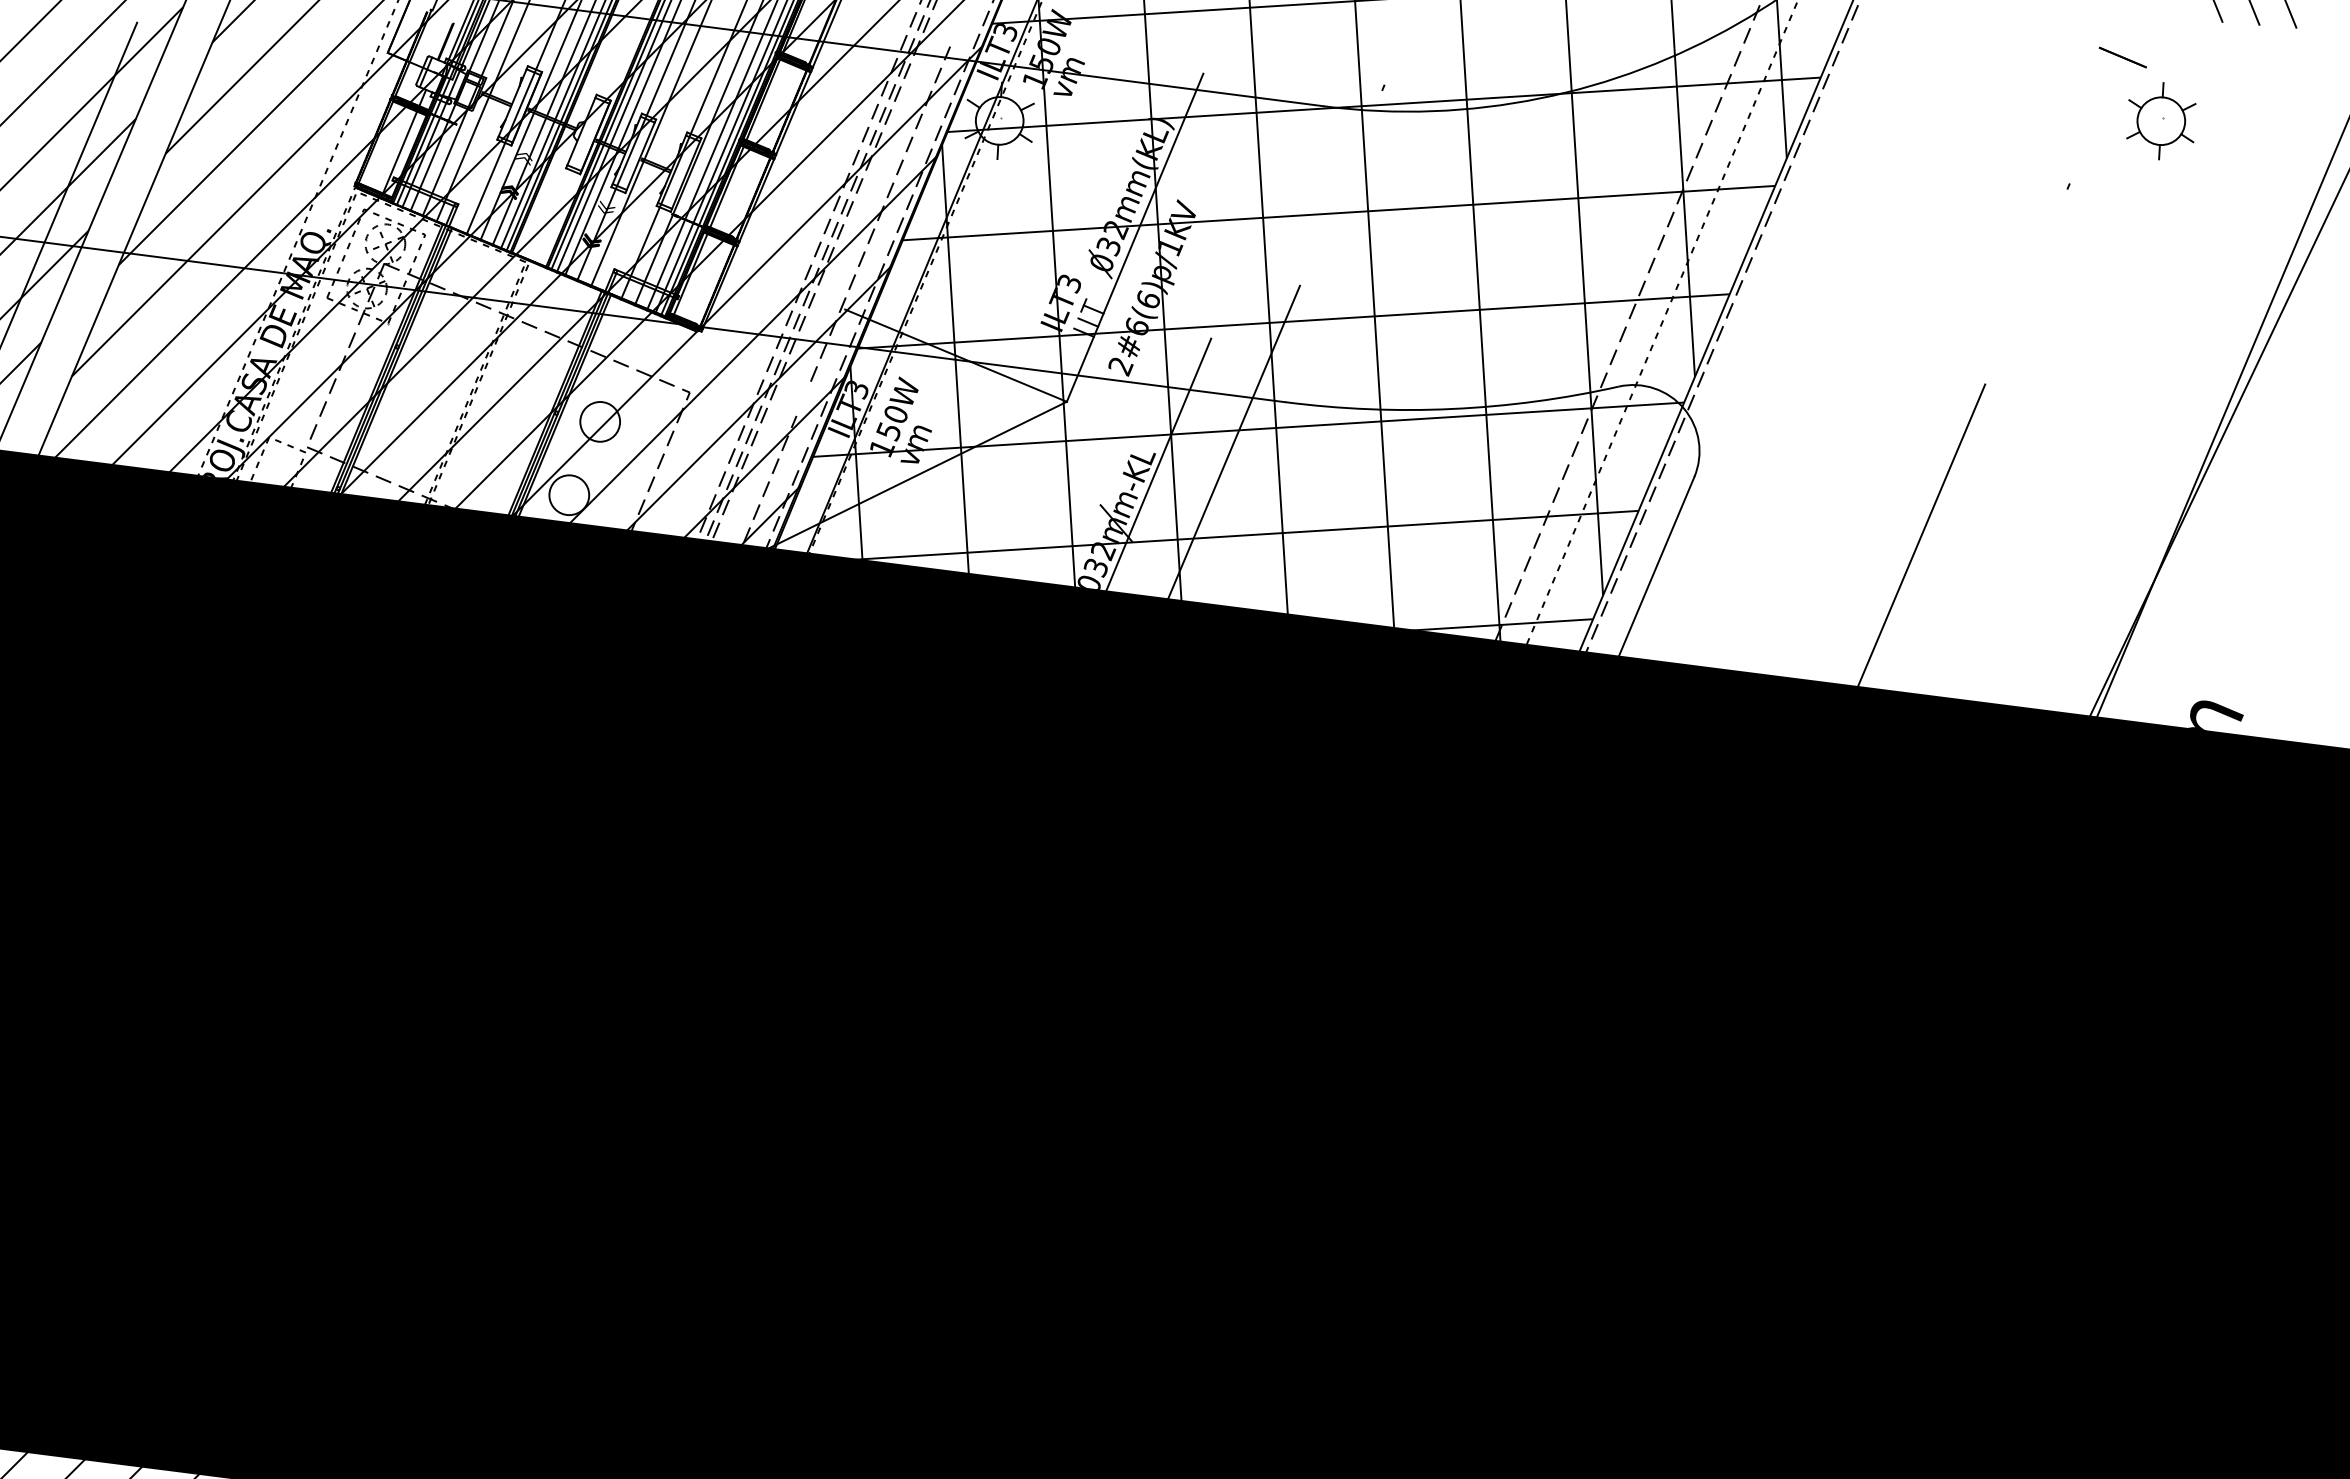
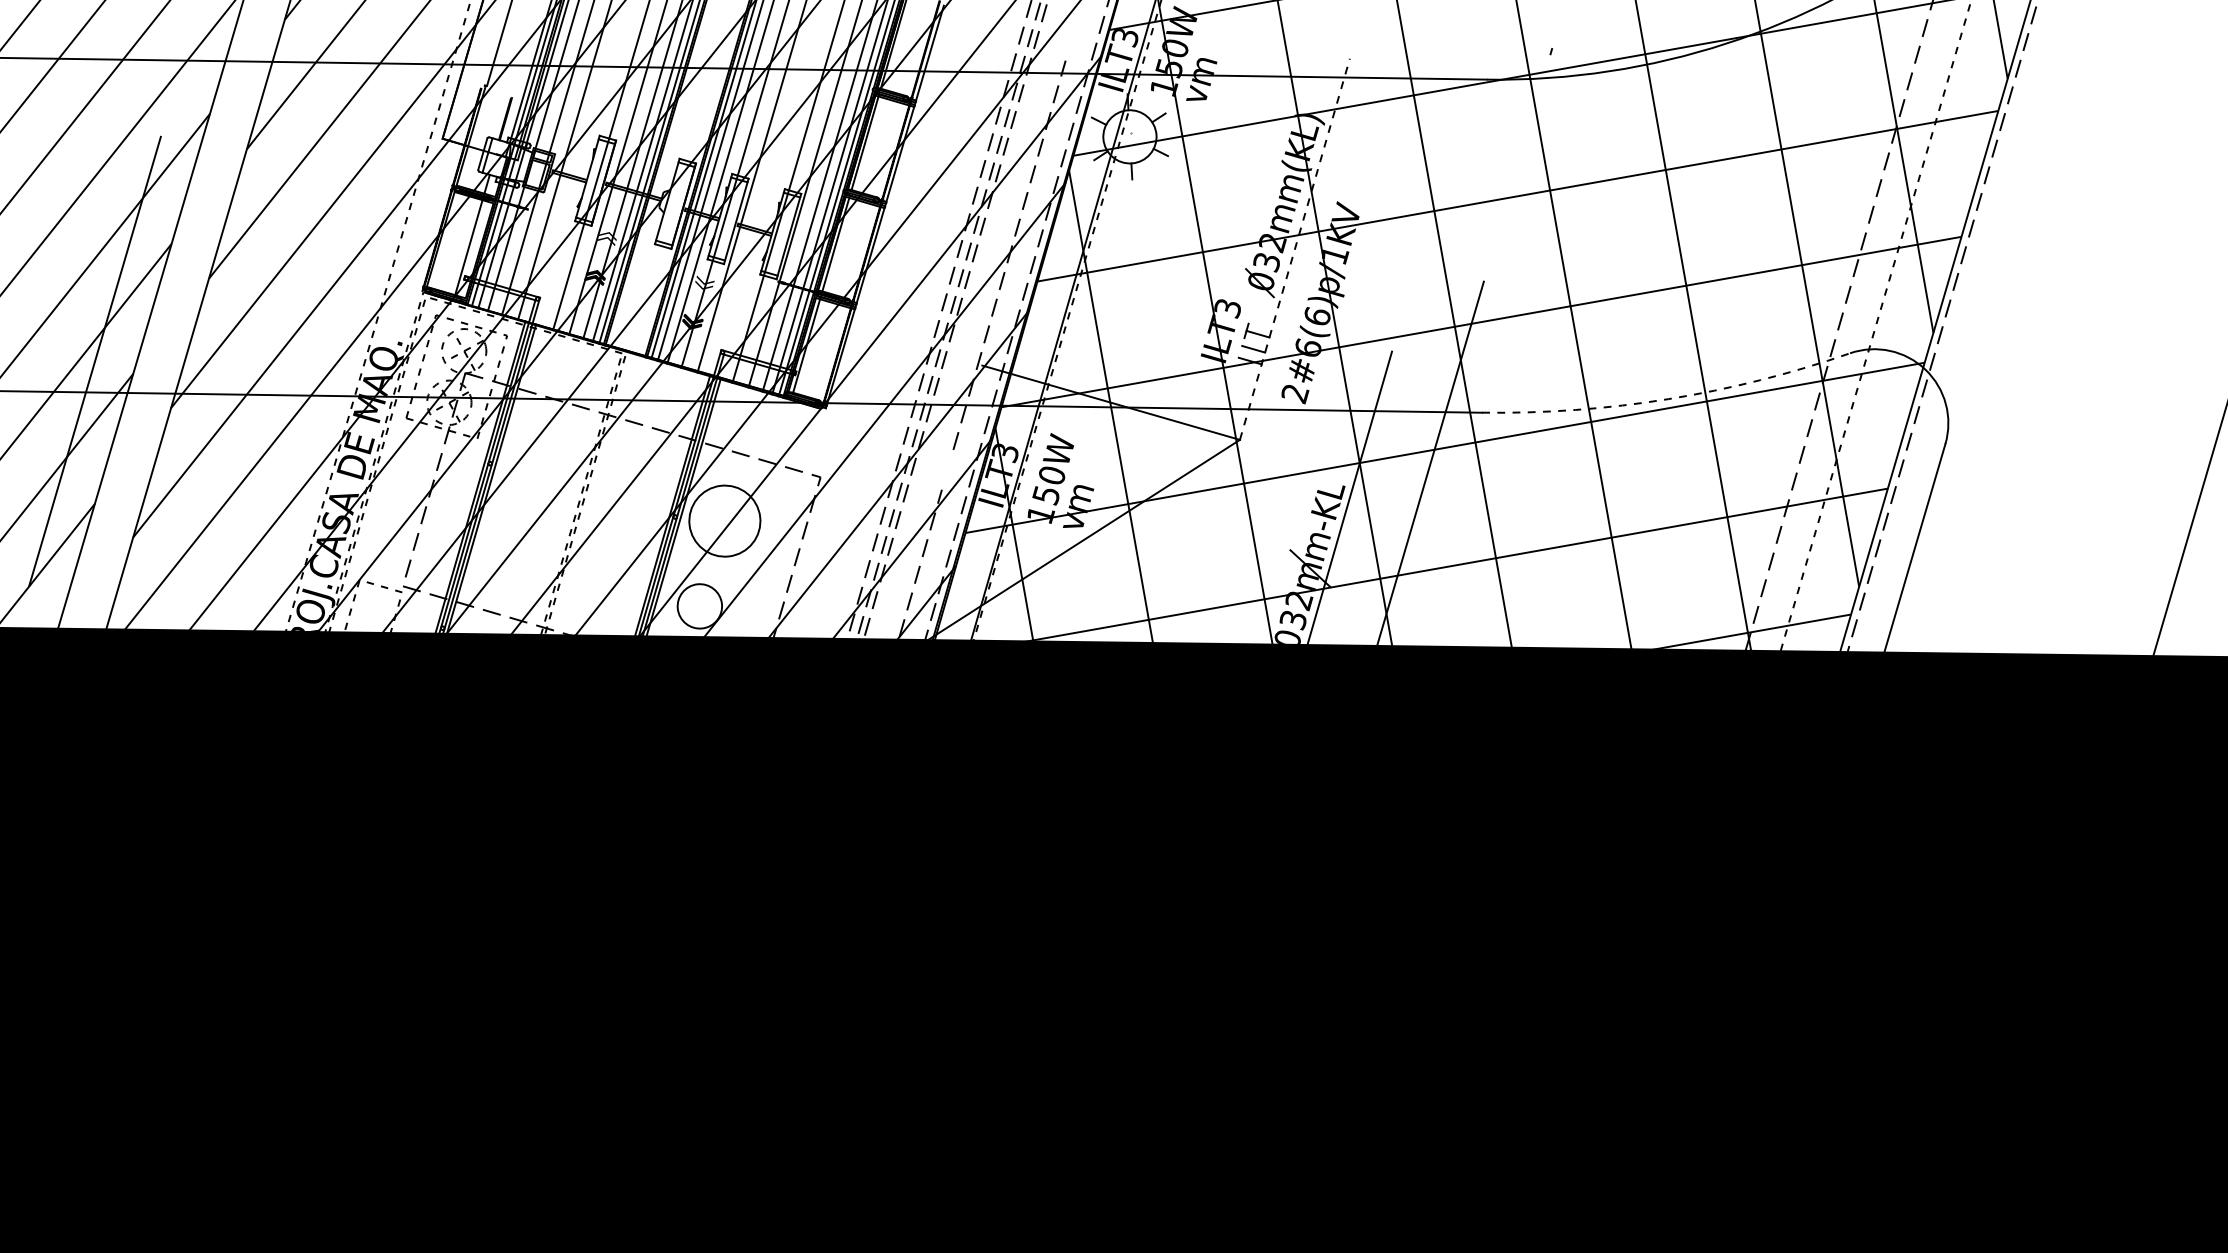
line: (1135, 237) -> (1295, 248), solid -> dashed
arc: (1452, 408) -> (1668, 398), solid -> dashed
circle: (600, 421) -> (725, 520), size x1.6

